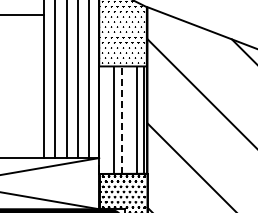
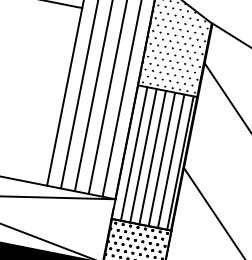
line: (106, 119) -> (133, 153), added
line: (129, 119) -> (162, 158), added
line: (121, 120) -> (152, 158), dashed -> solid

